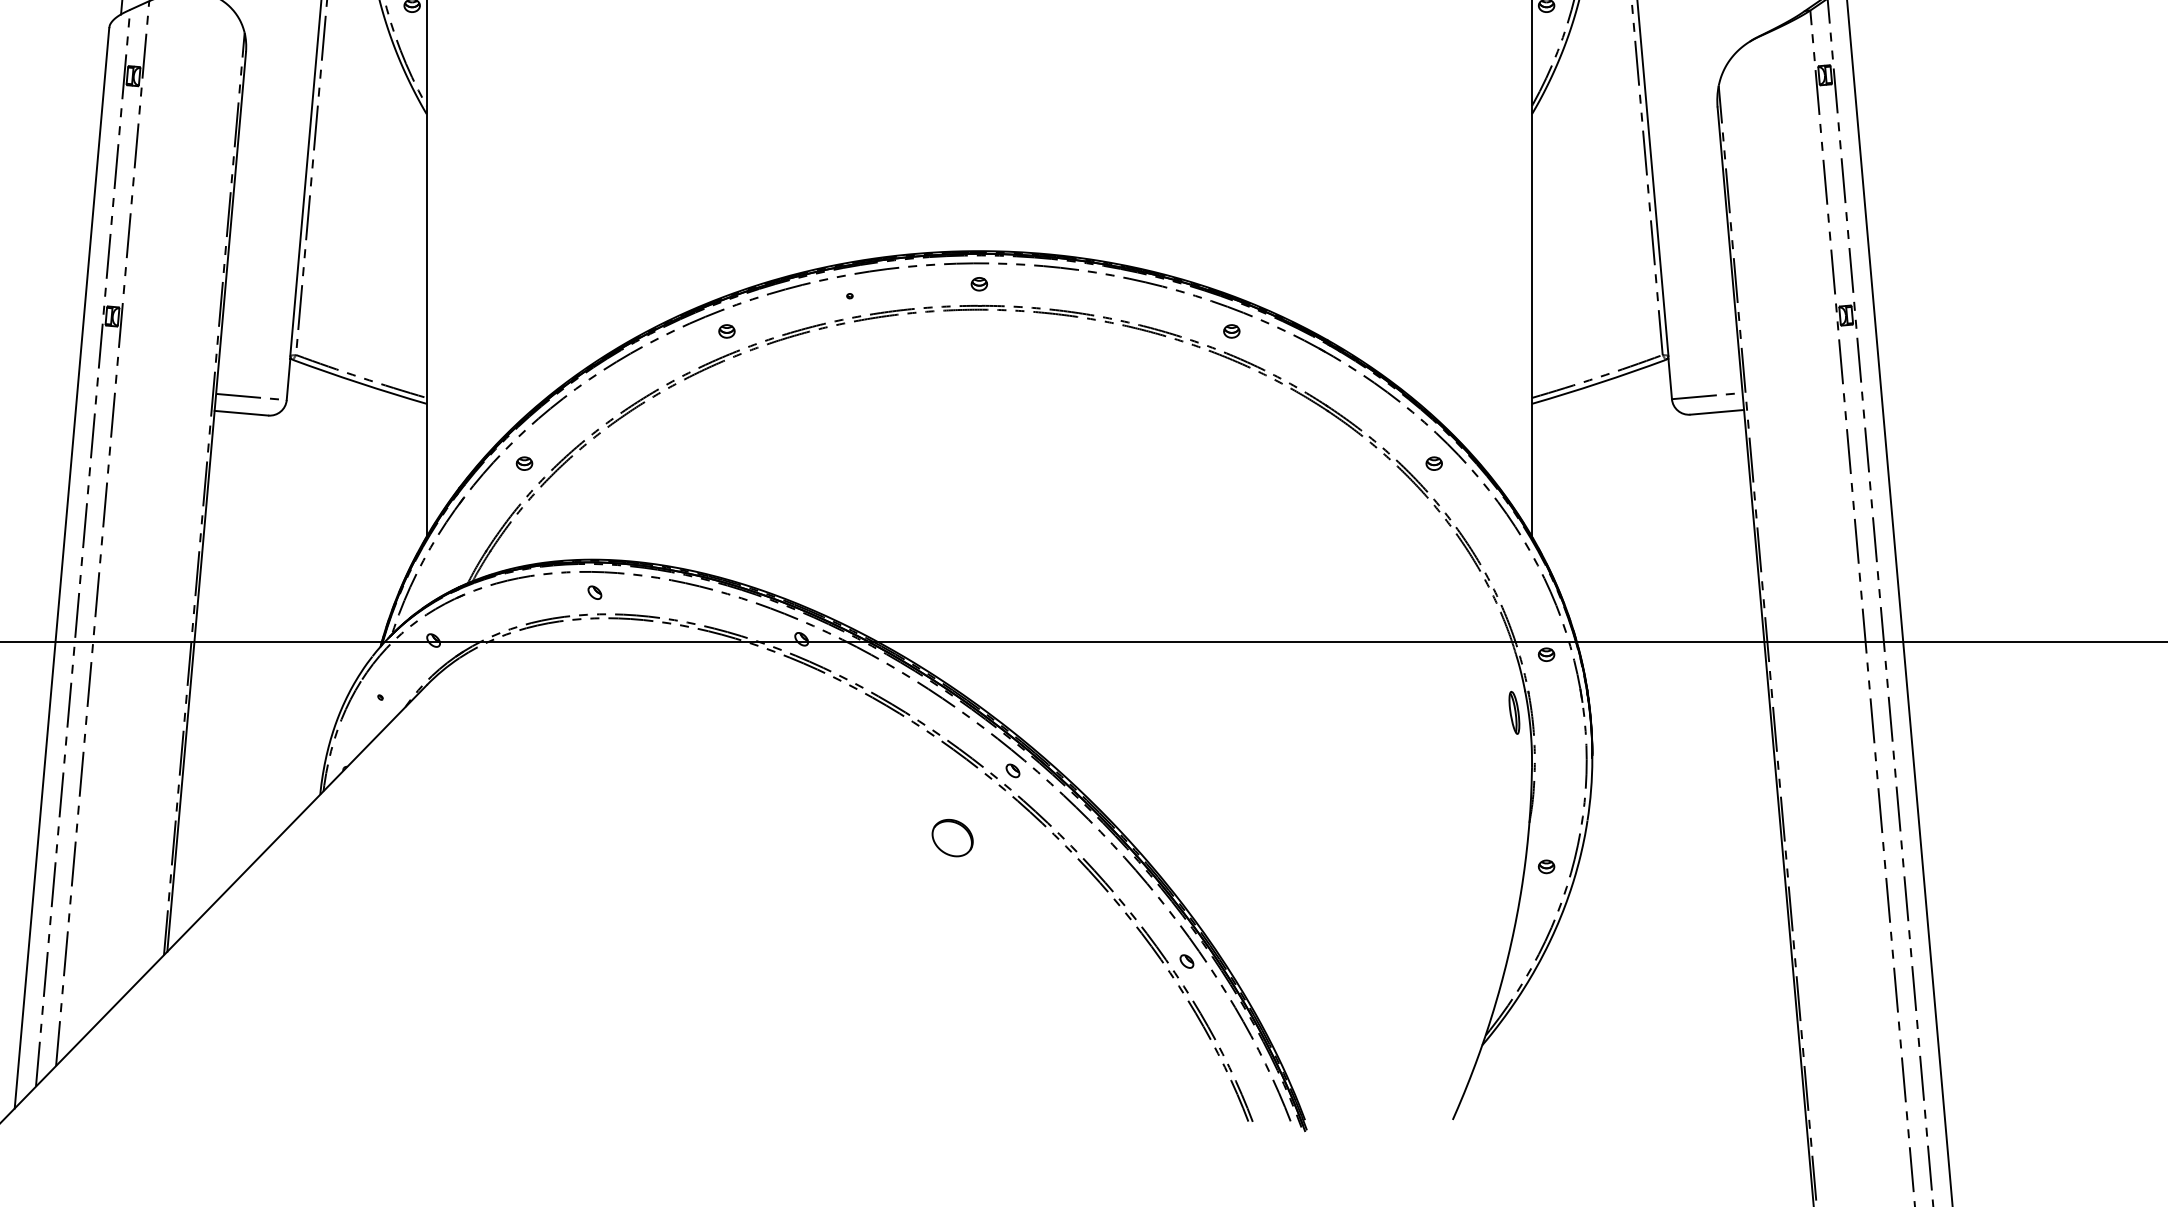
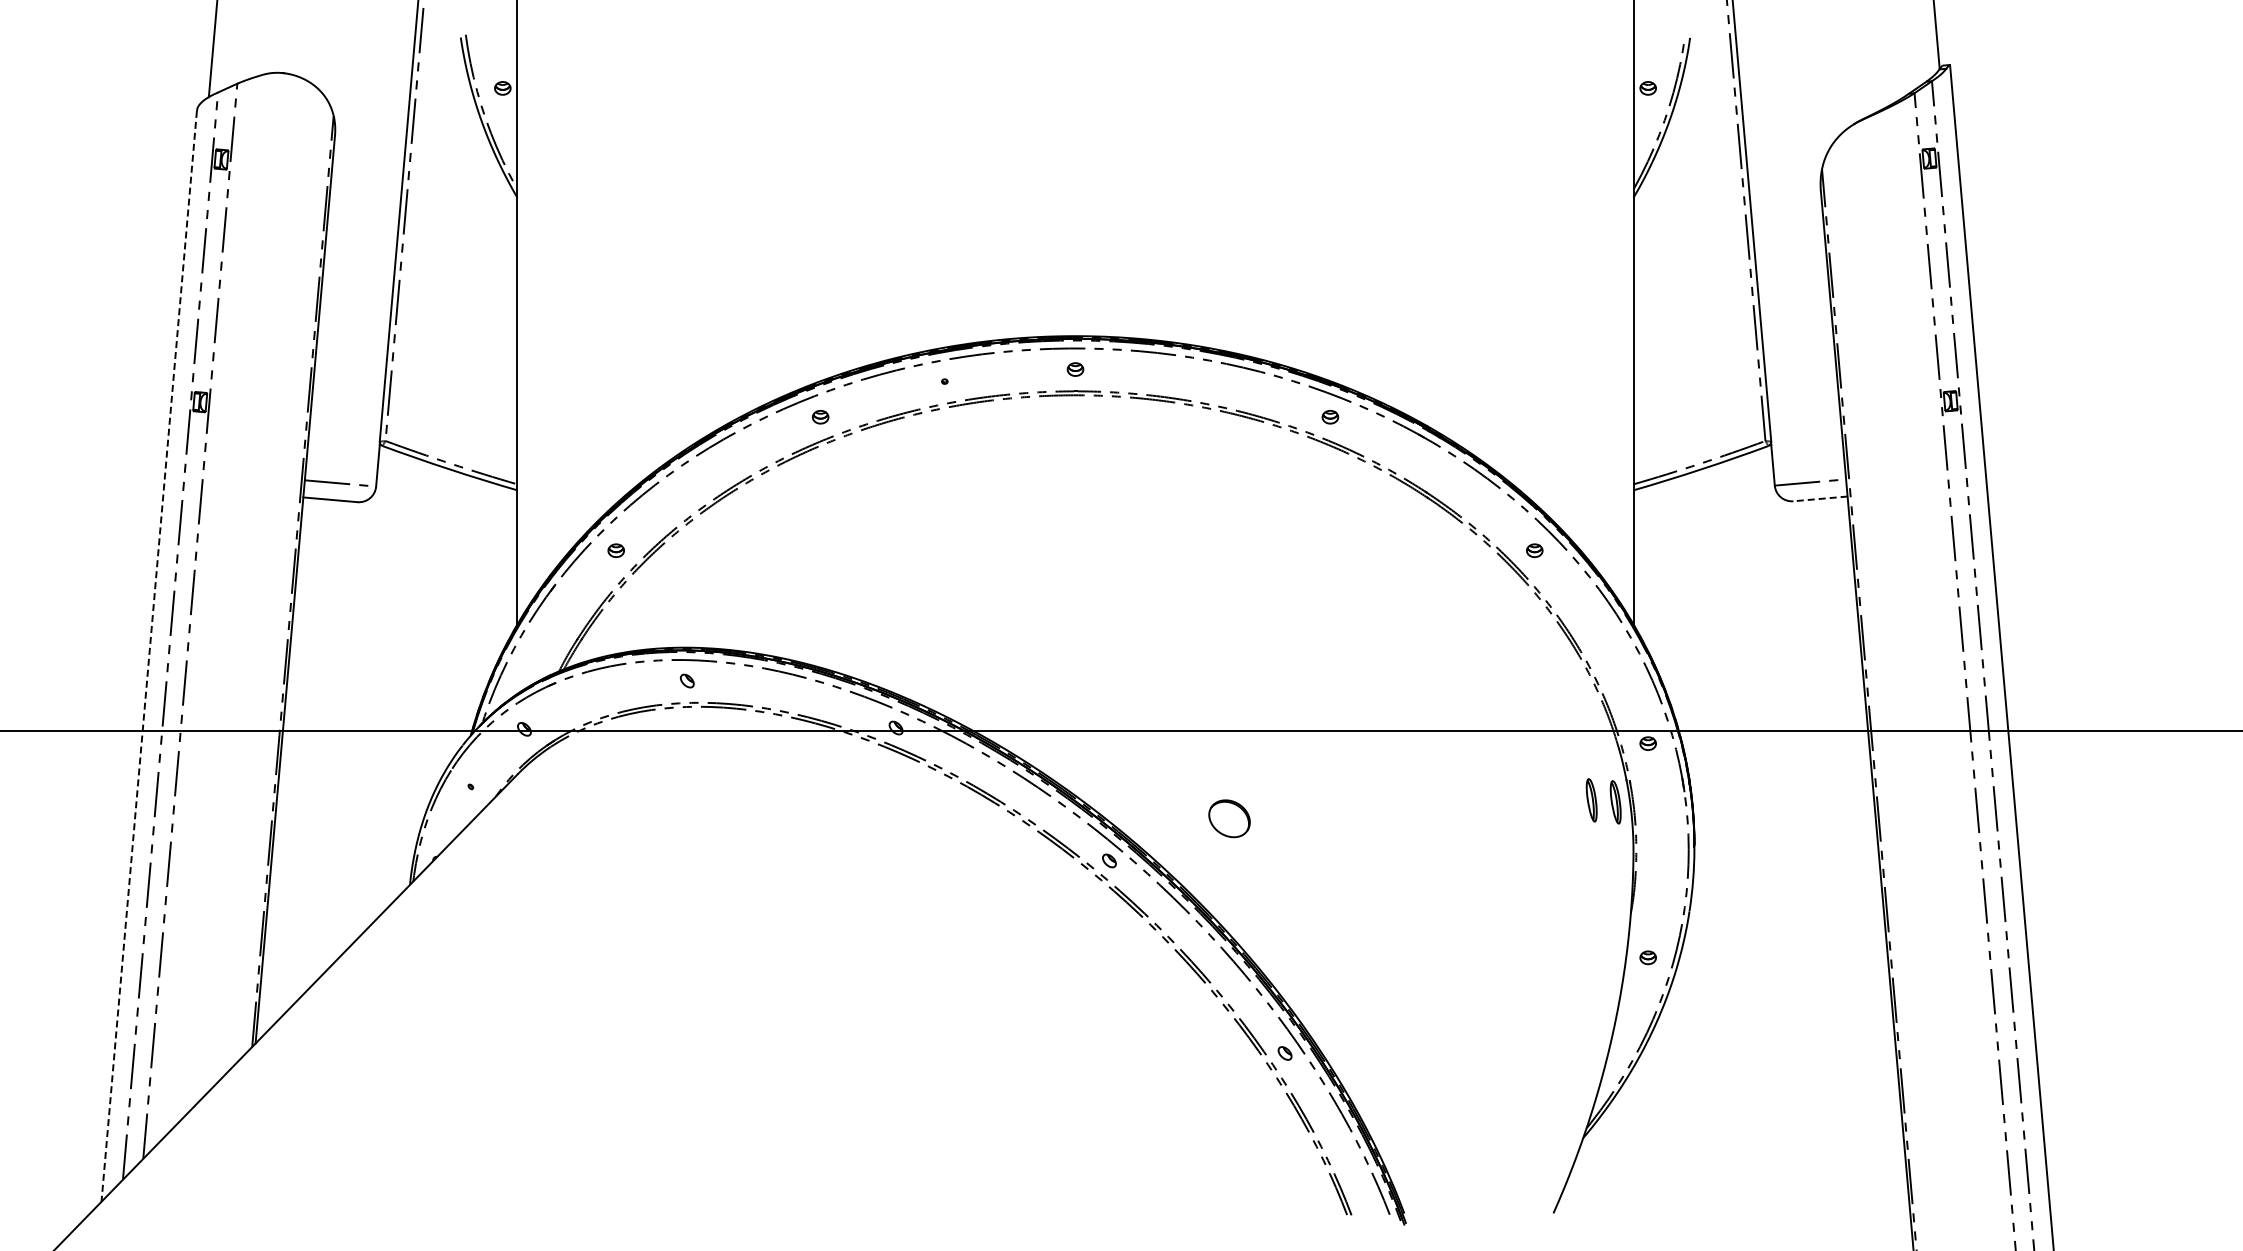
line: (1717, 411) -> (1820, 498), solid -> dashed
line: (62, 568) -> (149, 656), solid -> dashed
part: (1490, 711) -> (1591, 800), added
part: (952, 837) -> (1229, 818), moved

